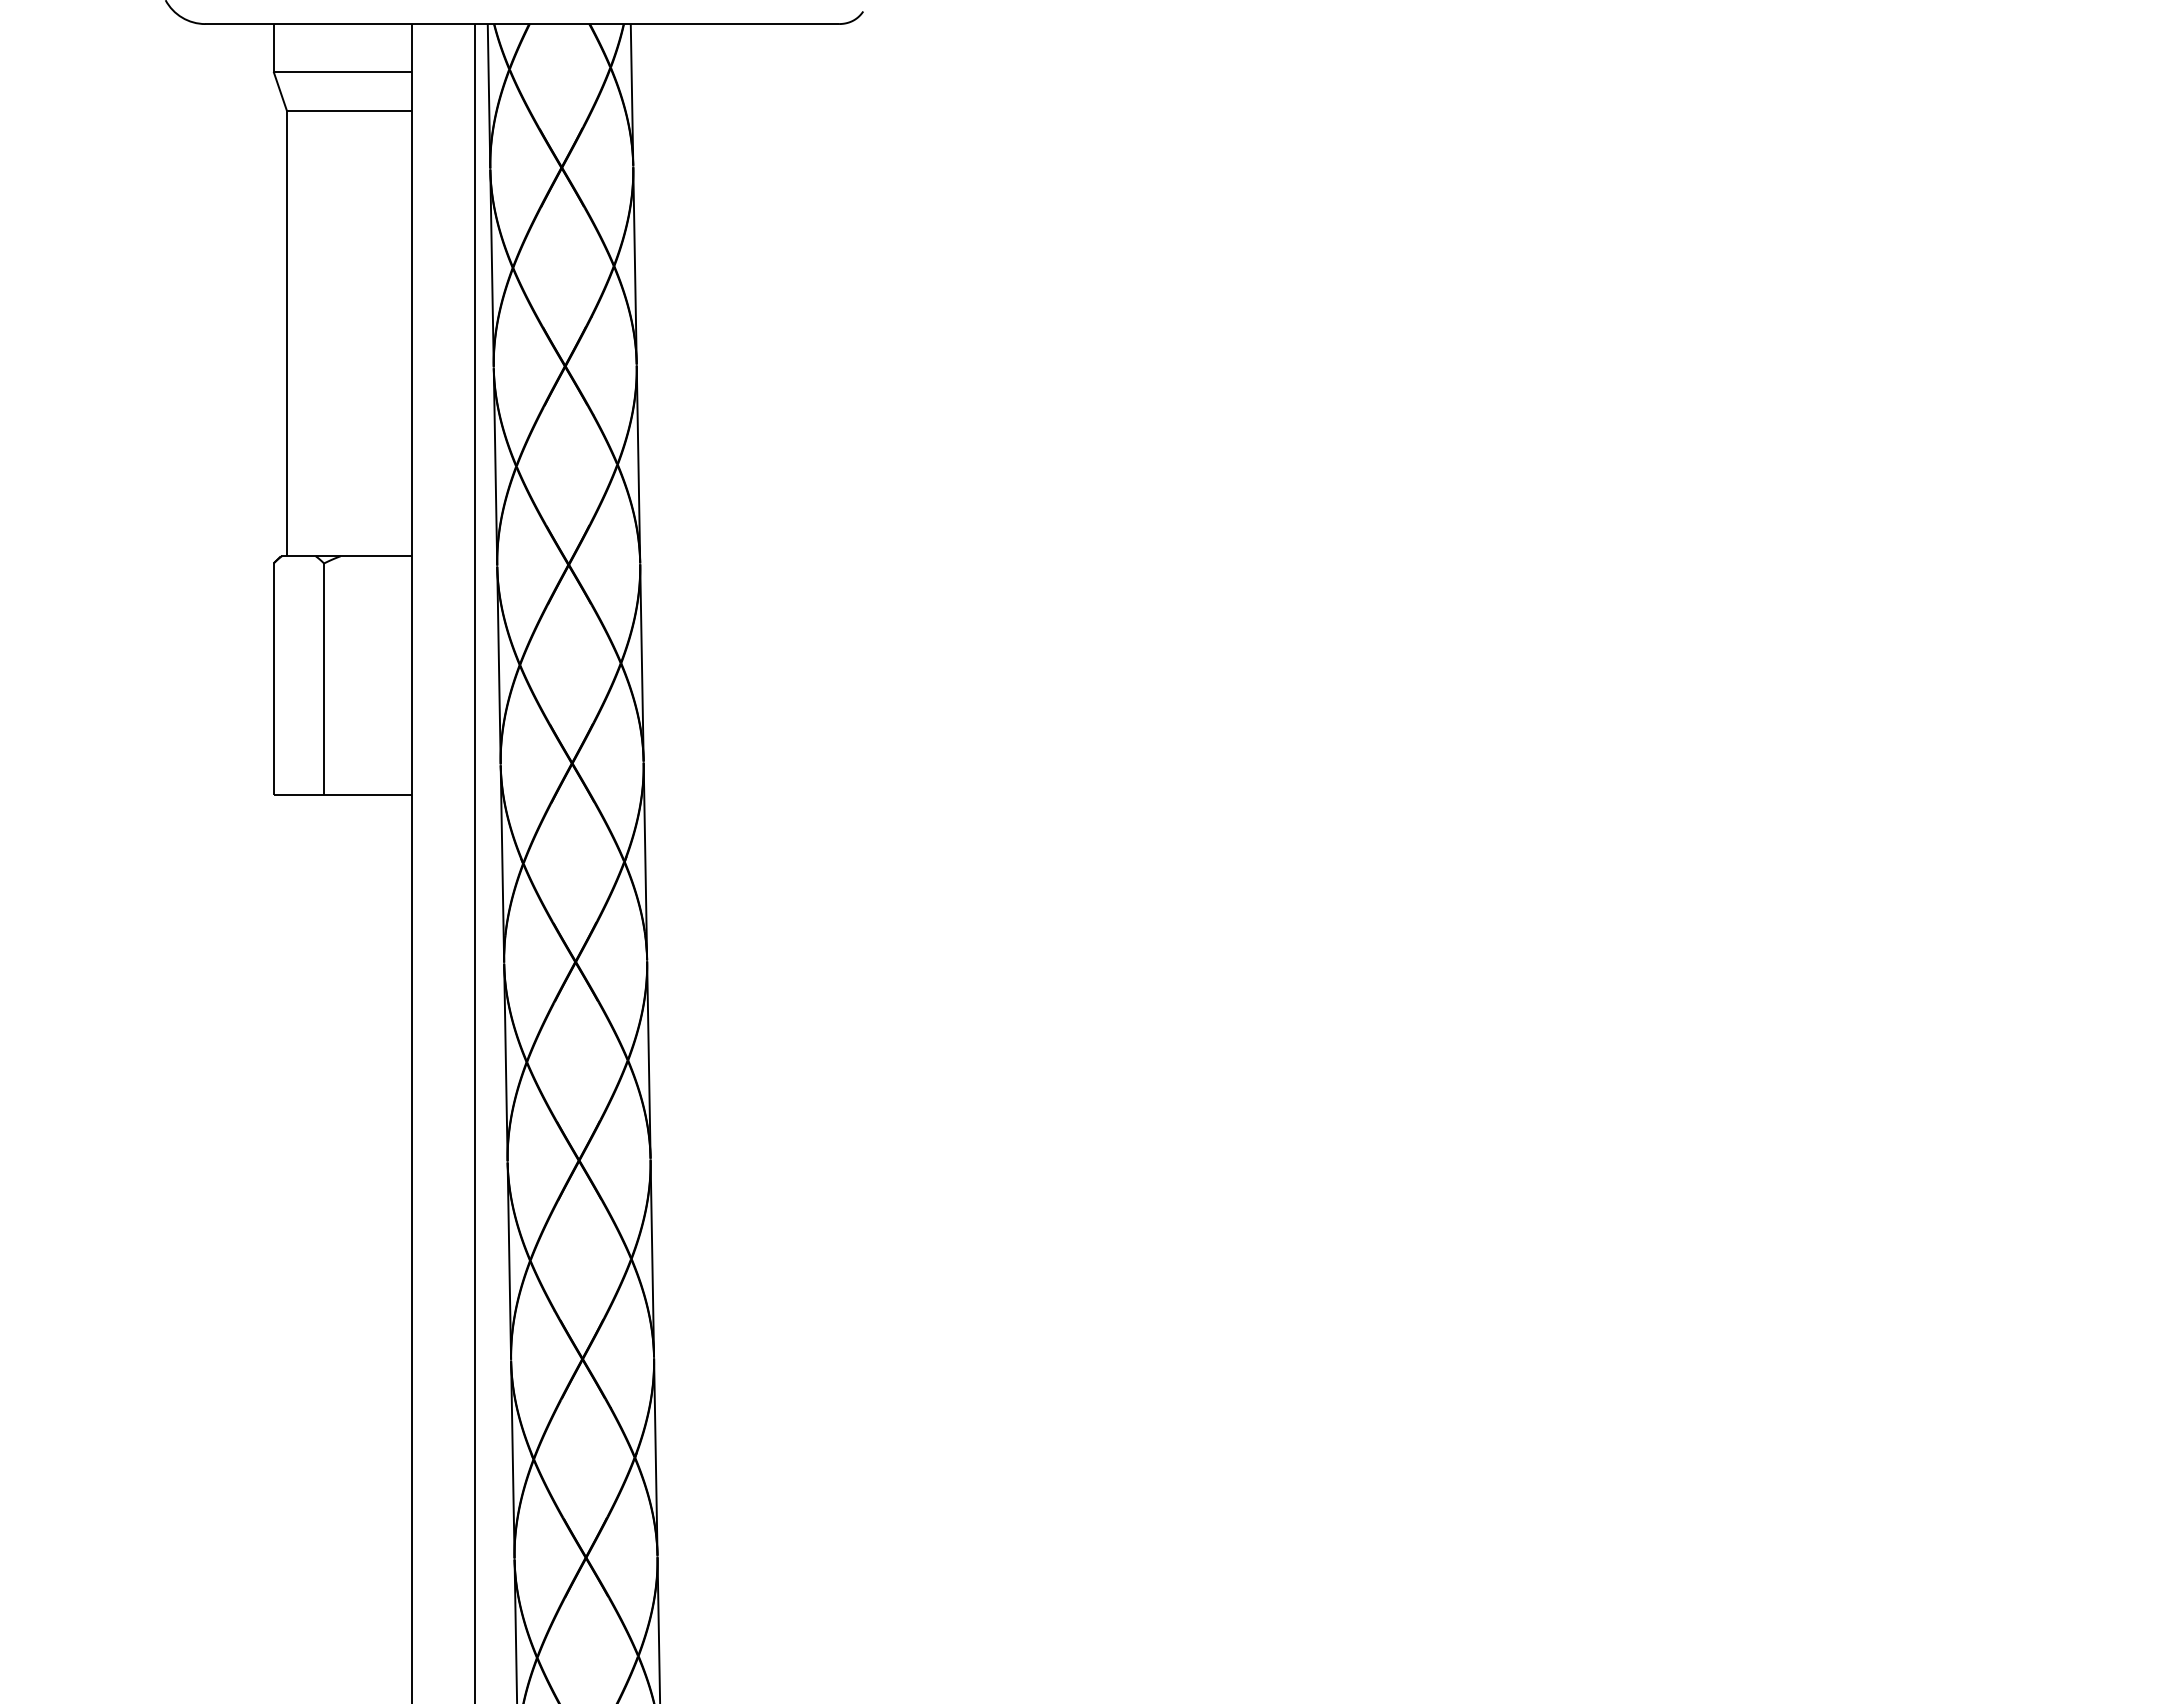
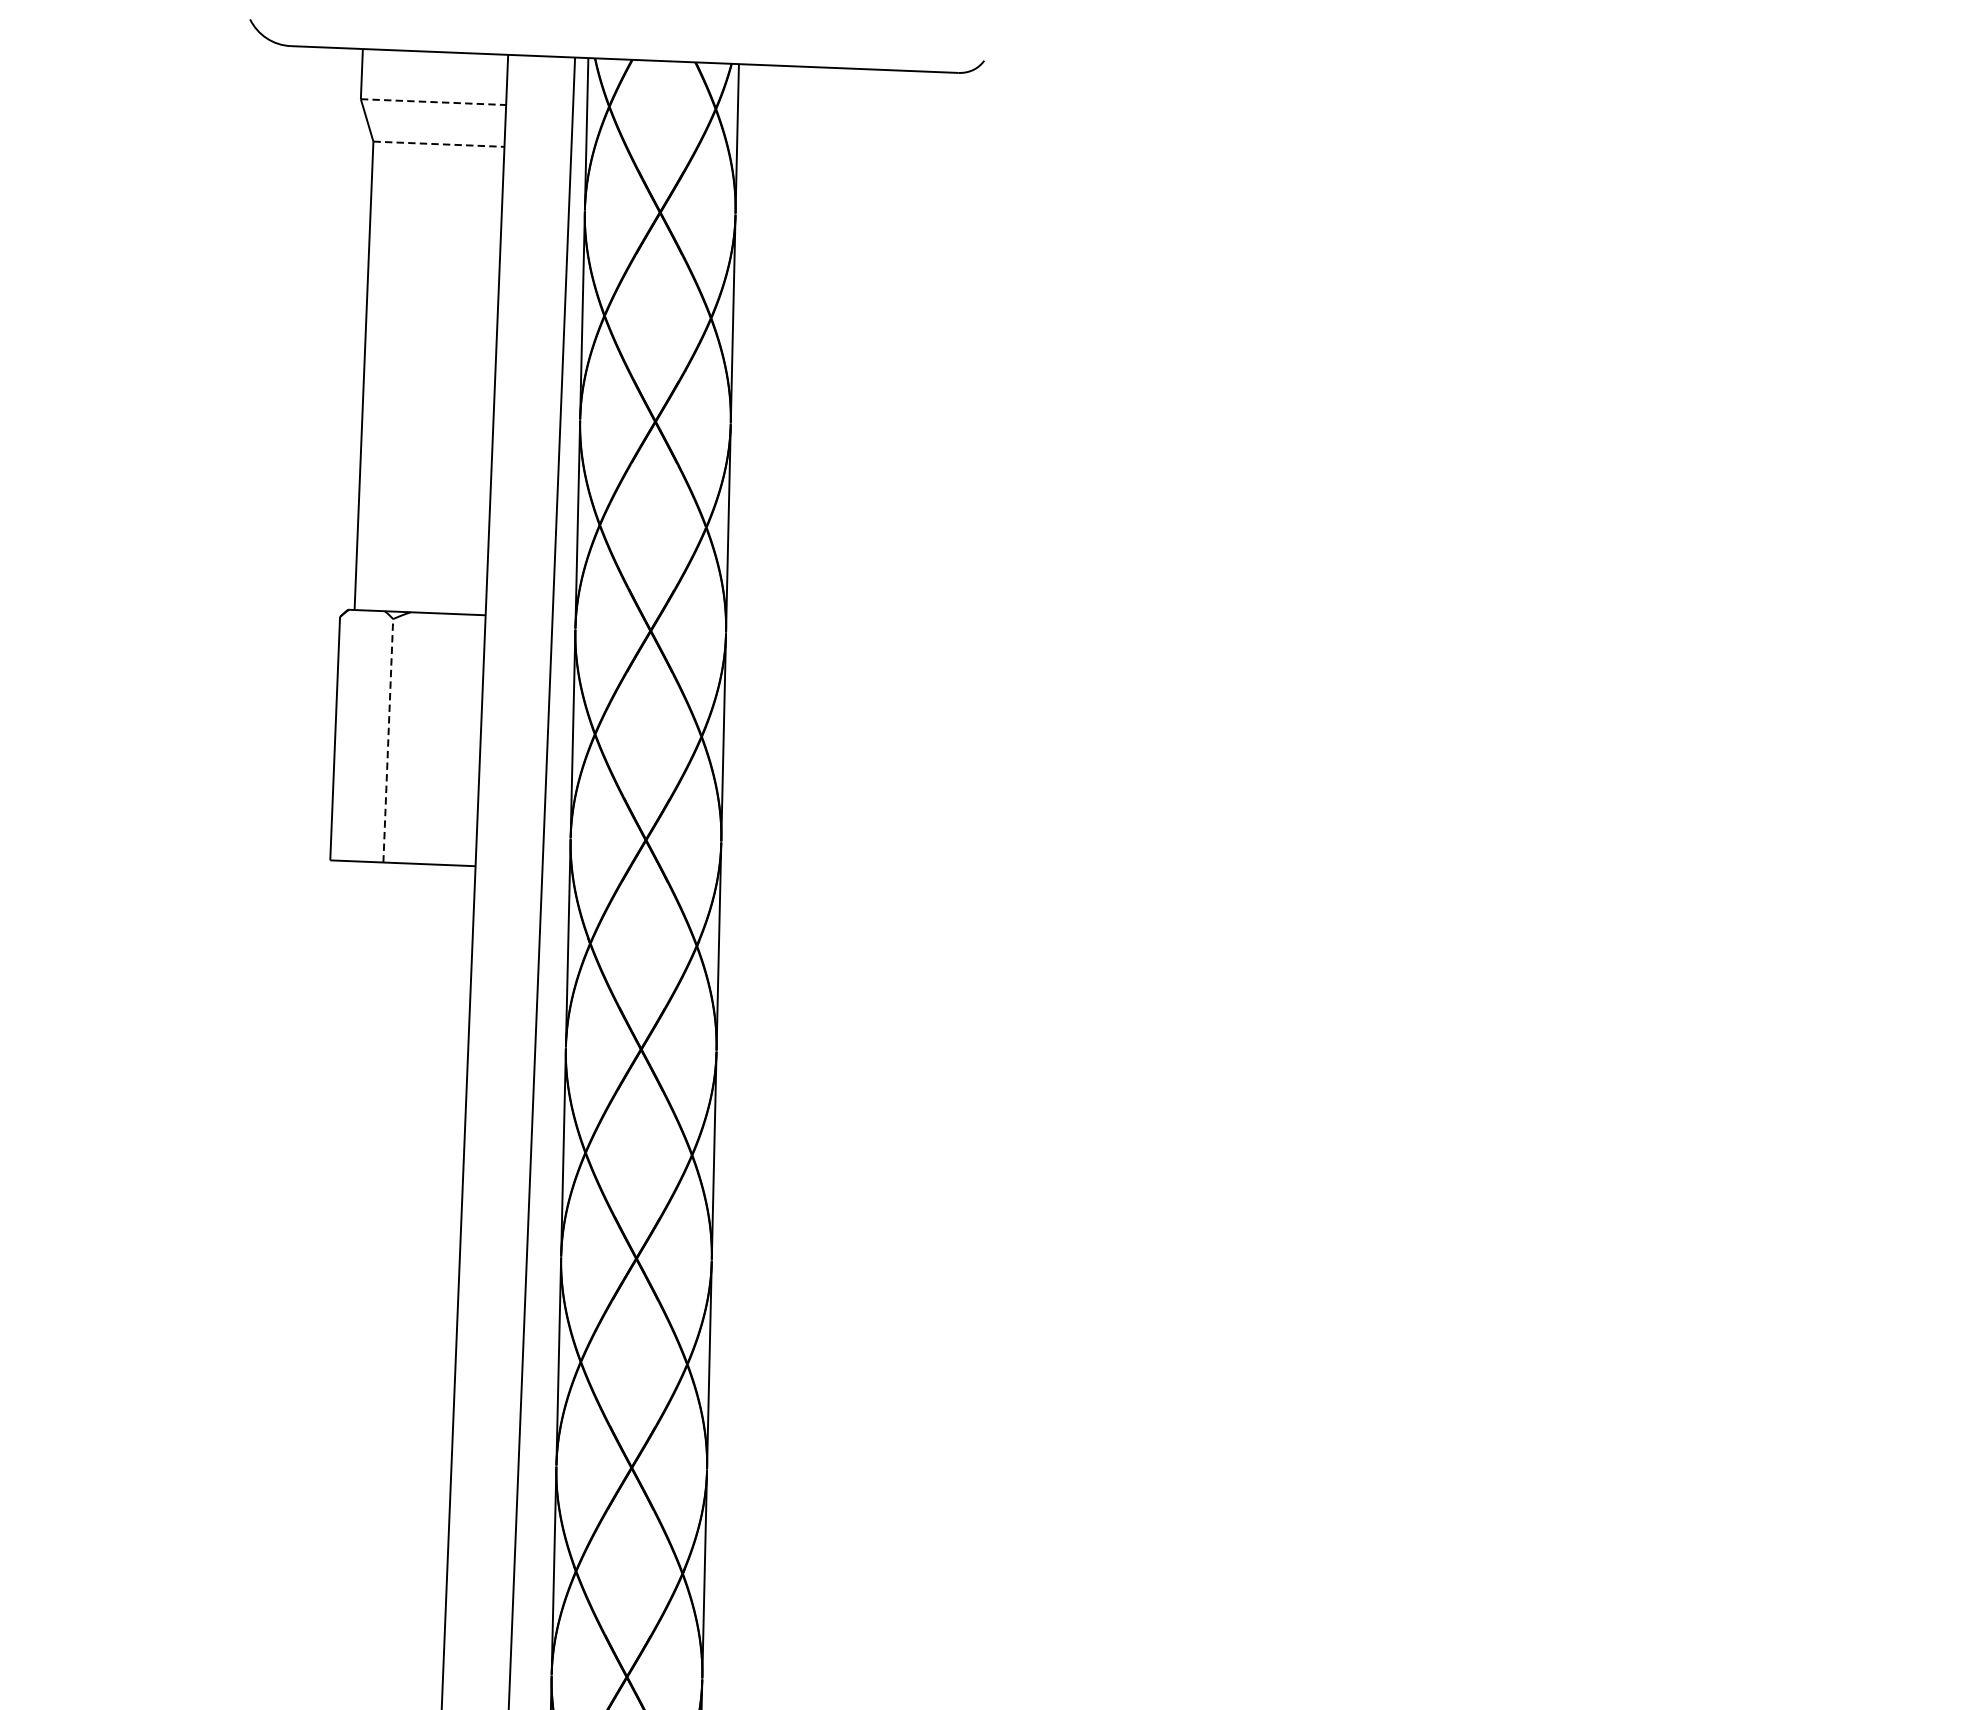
line: (342, 71) -> (433, 101), solid -> dashed
line: (349, 111) -> (439, 144), solid -> dashed
line: (324, 679) -> (388, 741), solid -> dashed

